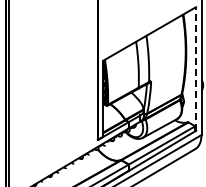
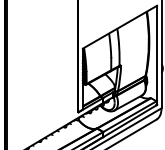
line: (196, 69) -> (157, 55), dashed -> solid

